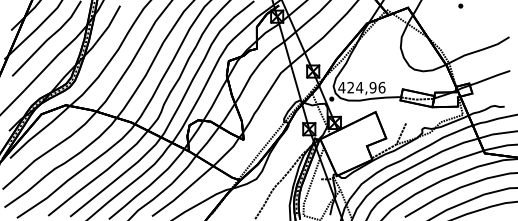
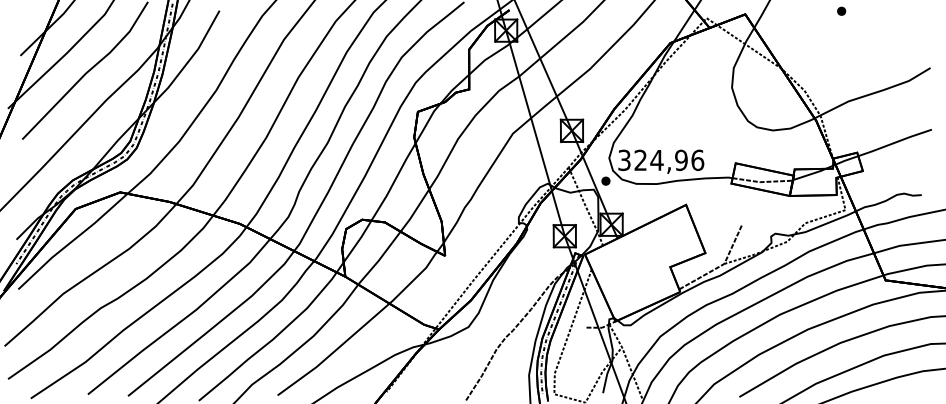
text: (341, 87) -> (623, 159), 424,96 -> 324,96

